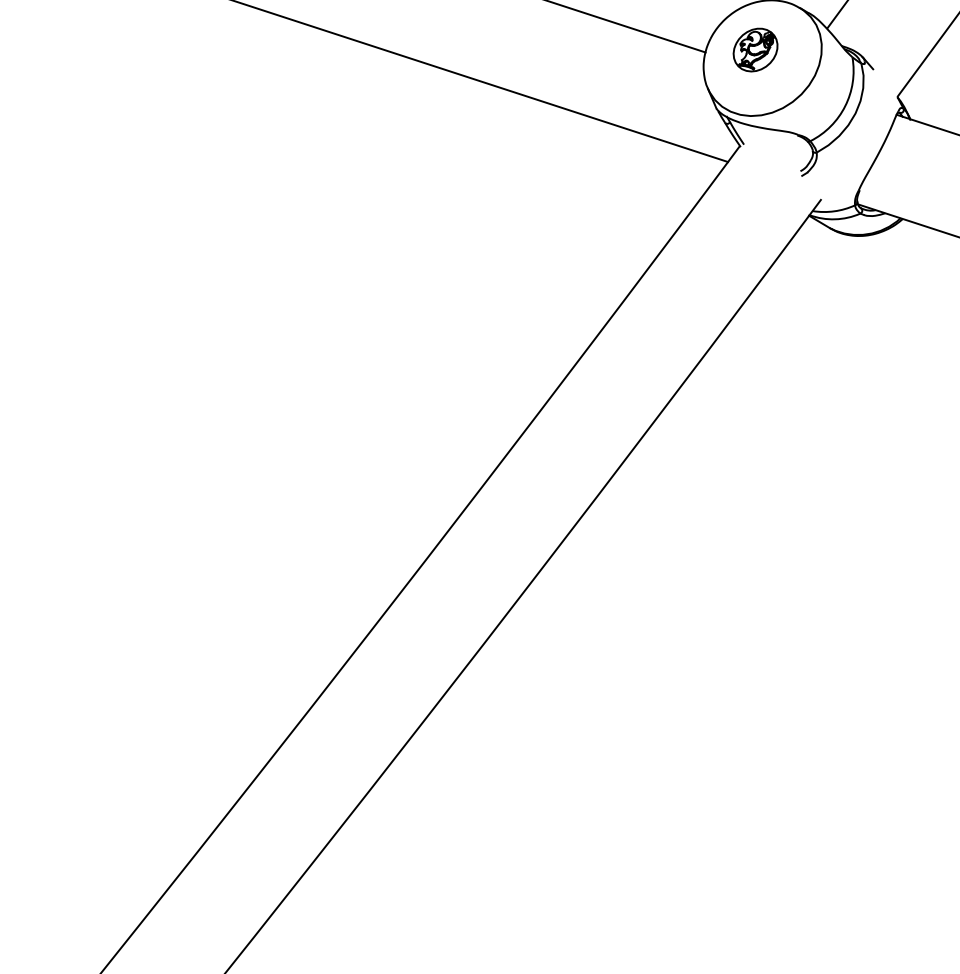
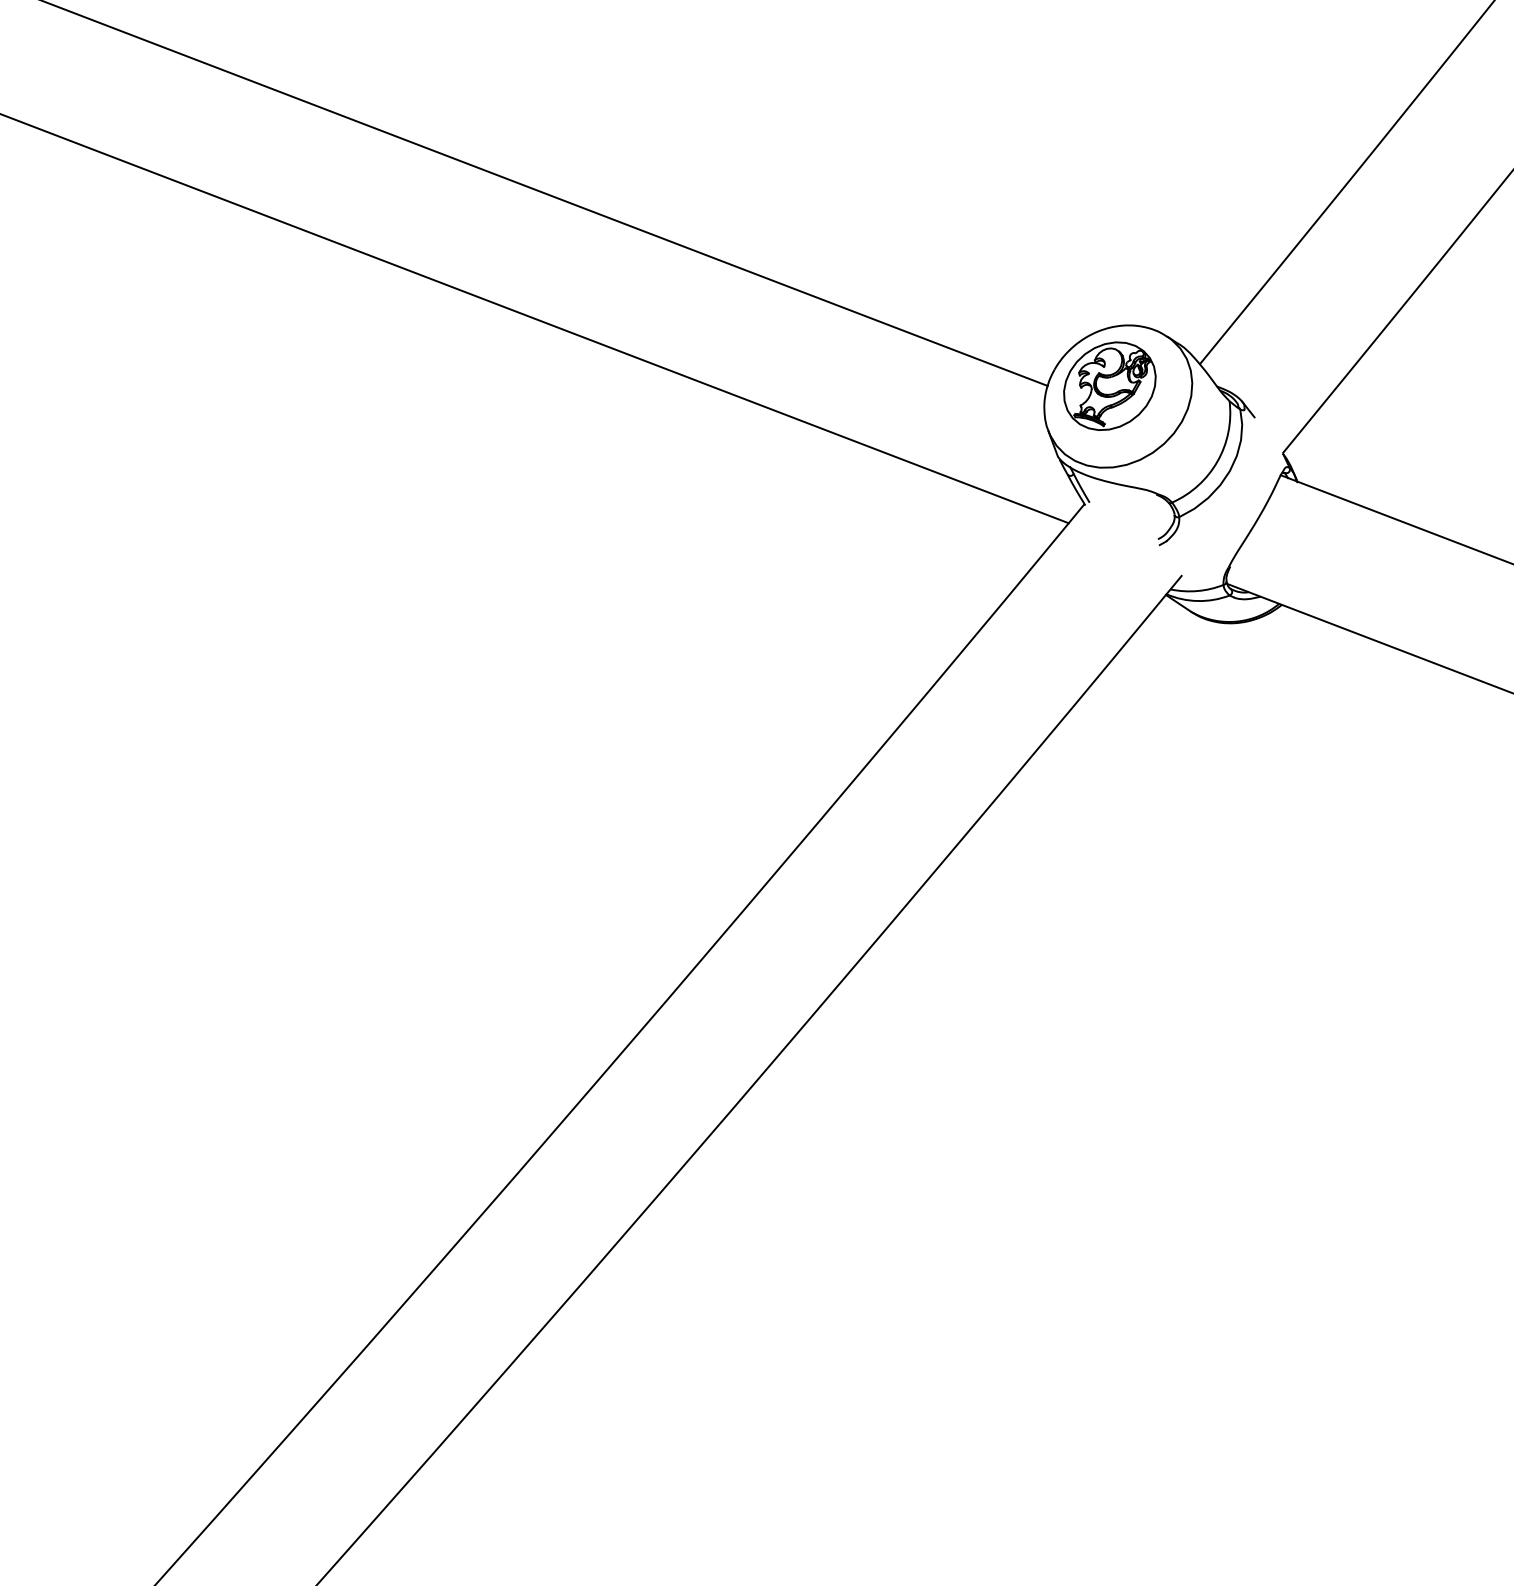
part: (755, 49) -> (1109, 385), size x1.67

